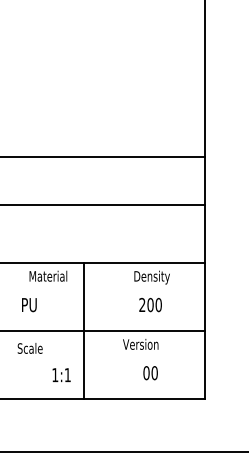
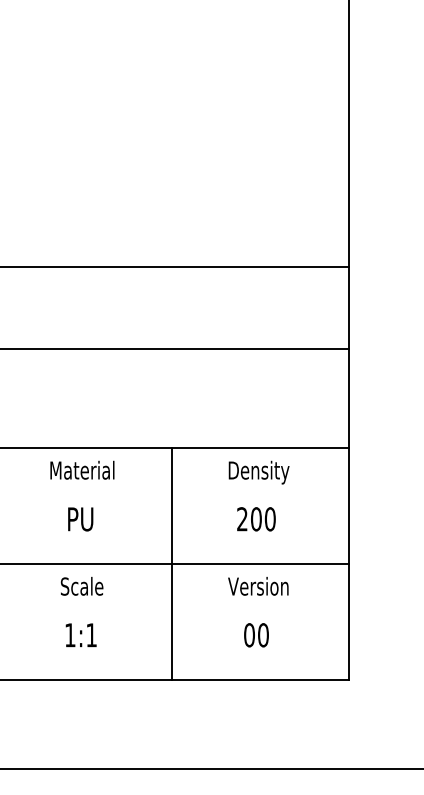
text: (29, 305) -> (80, 520), moved
line: (83, 330) -> (171, 562), moved
text: (140, 344) -> (257, 586), moved
text: (29, 348) -> (80, 586), moved
text: (61, 374) -> (80, 634), moved

